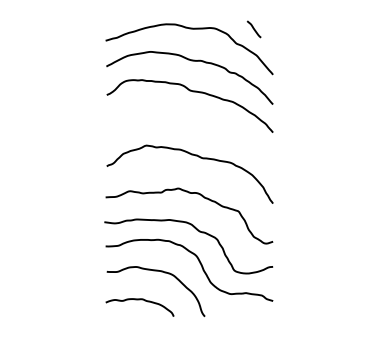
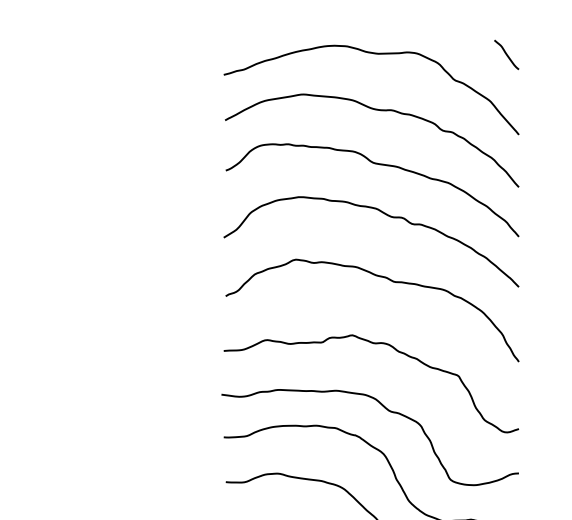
line: (253, 29) -> (505, 55), moved
curve: (196, 120) -> (383, 215), added

